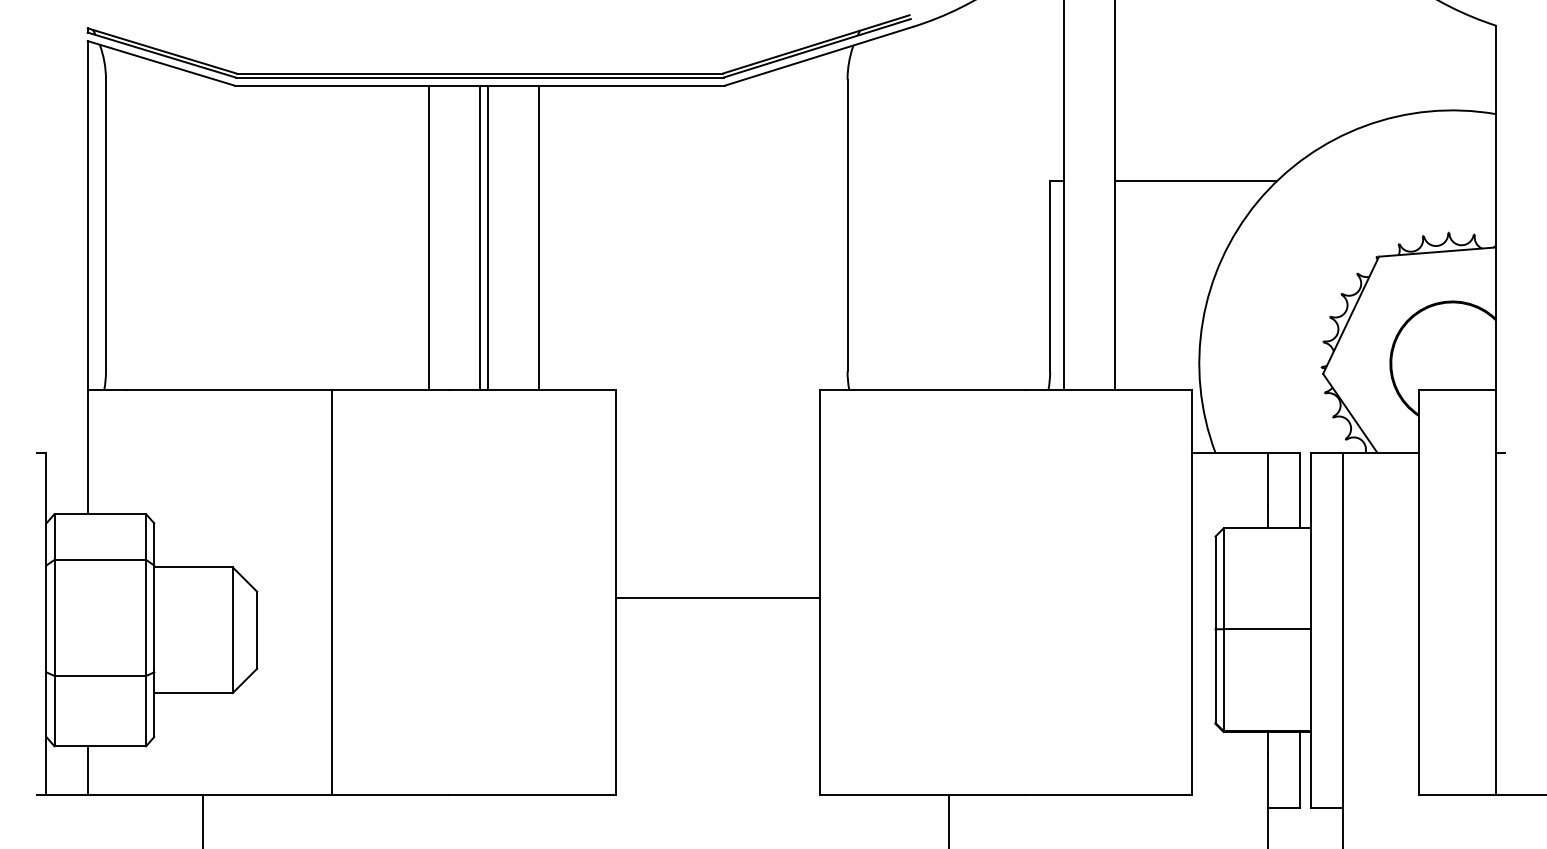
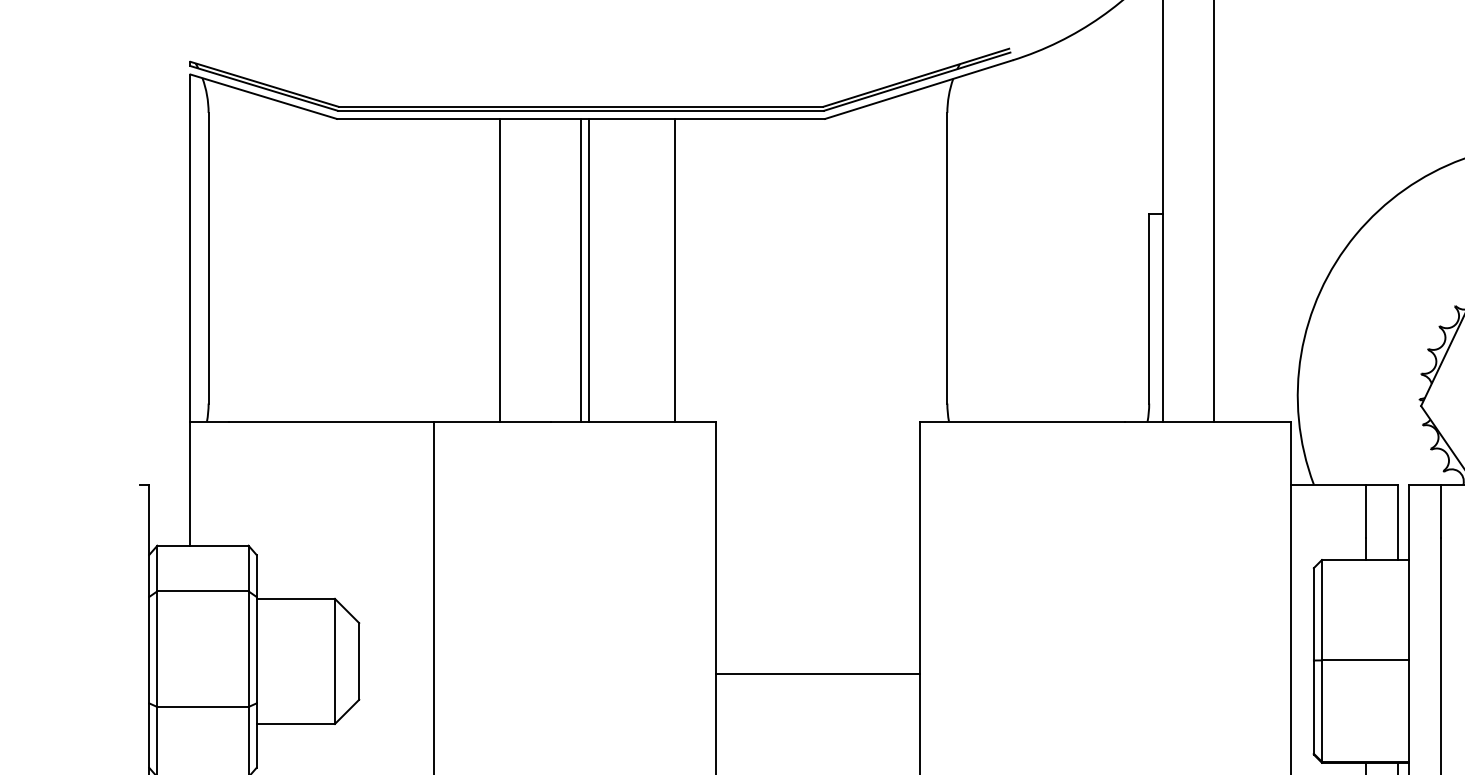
line: (1196, 180) -> (1294, 213), removed
line: (429, 237) -> (500, 270), moved
line: (538, 237) -> (675, 270), moved
line: (717, 598) -> (817, 674), moved

